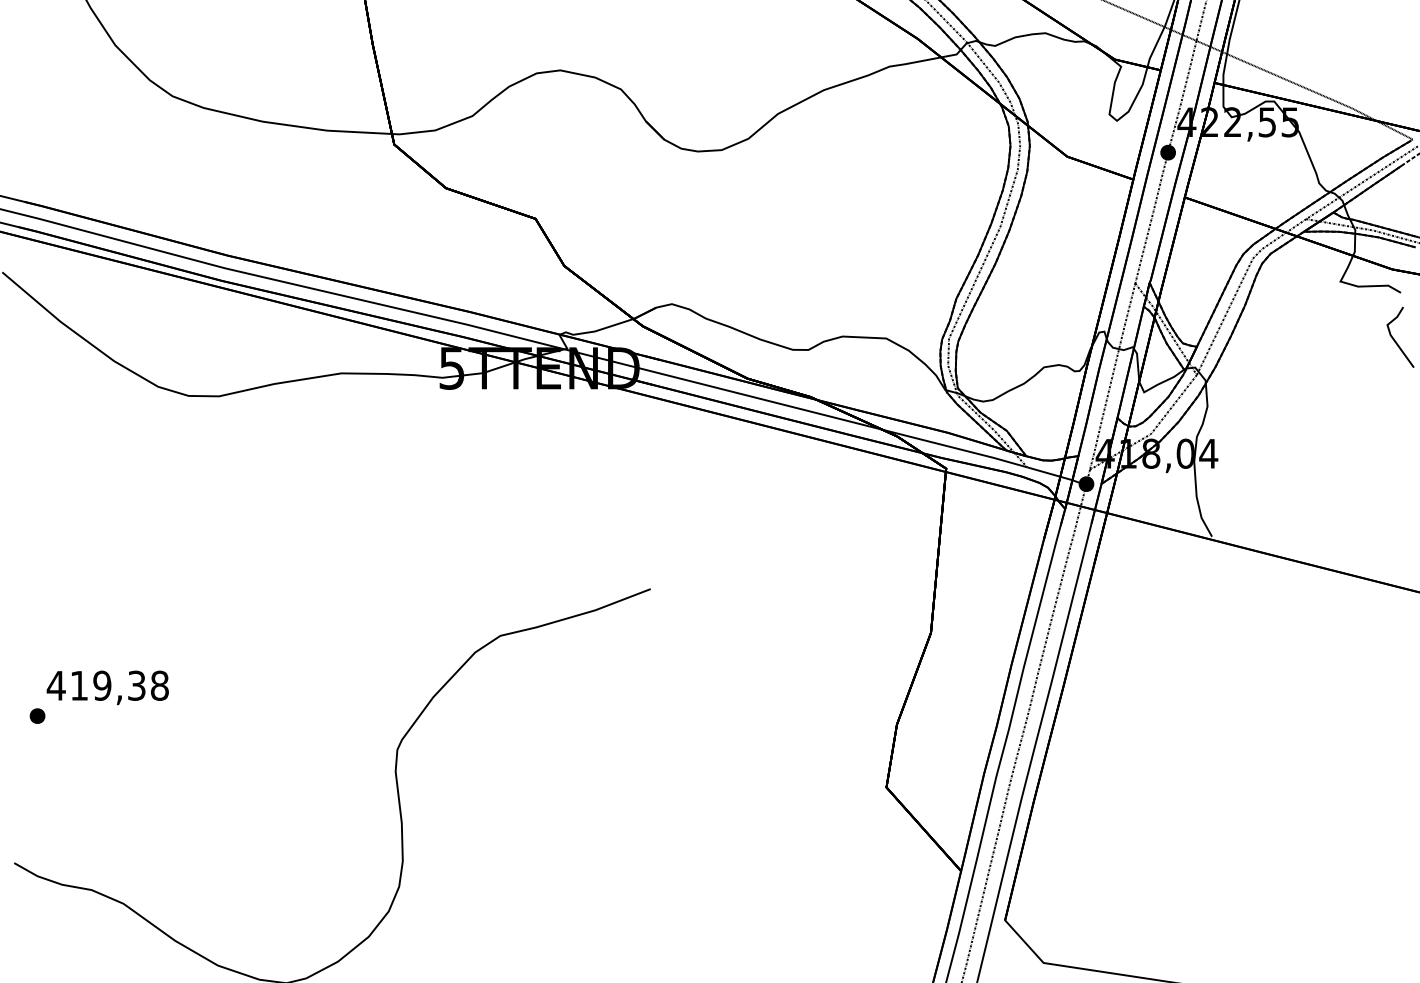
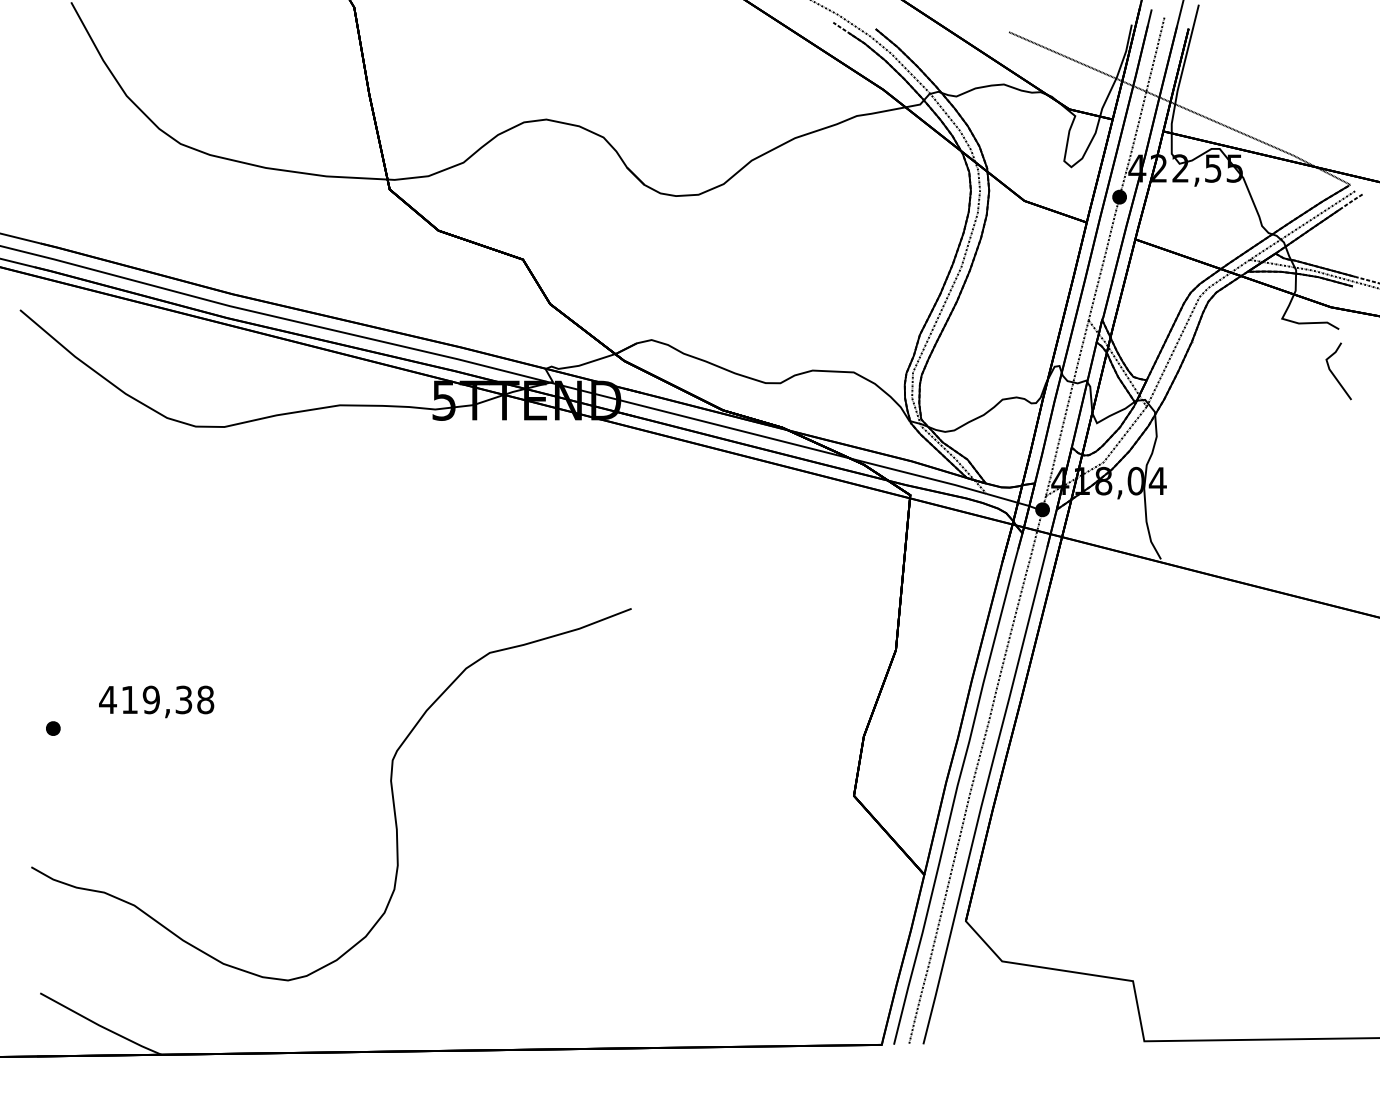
text: (107, 687) -> (156, 701), moved

